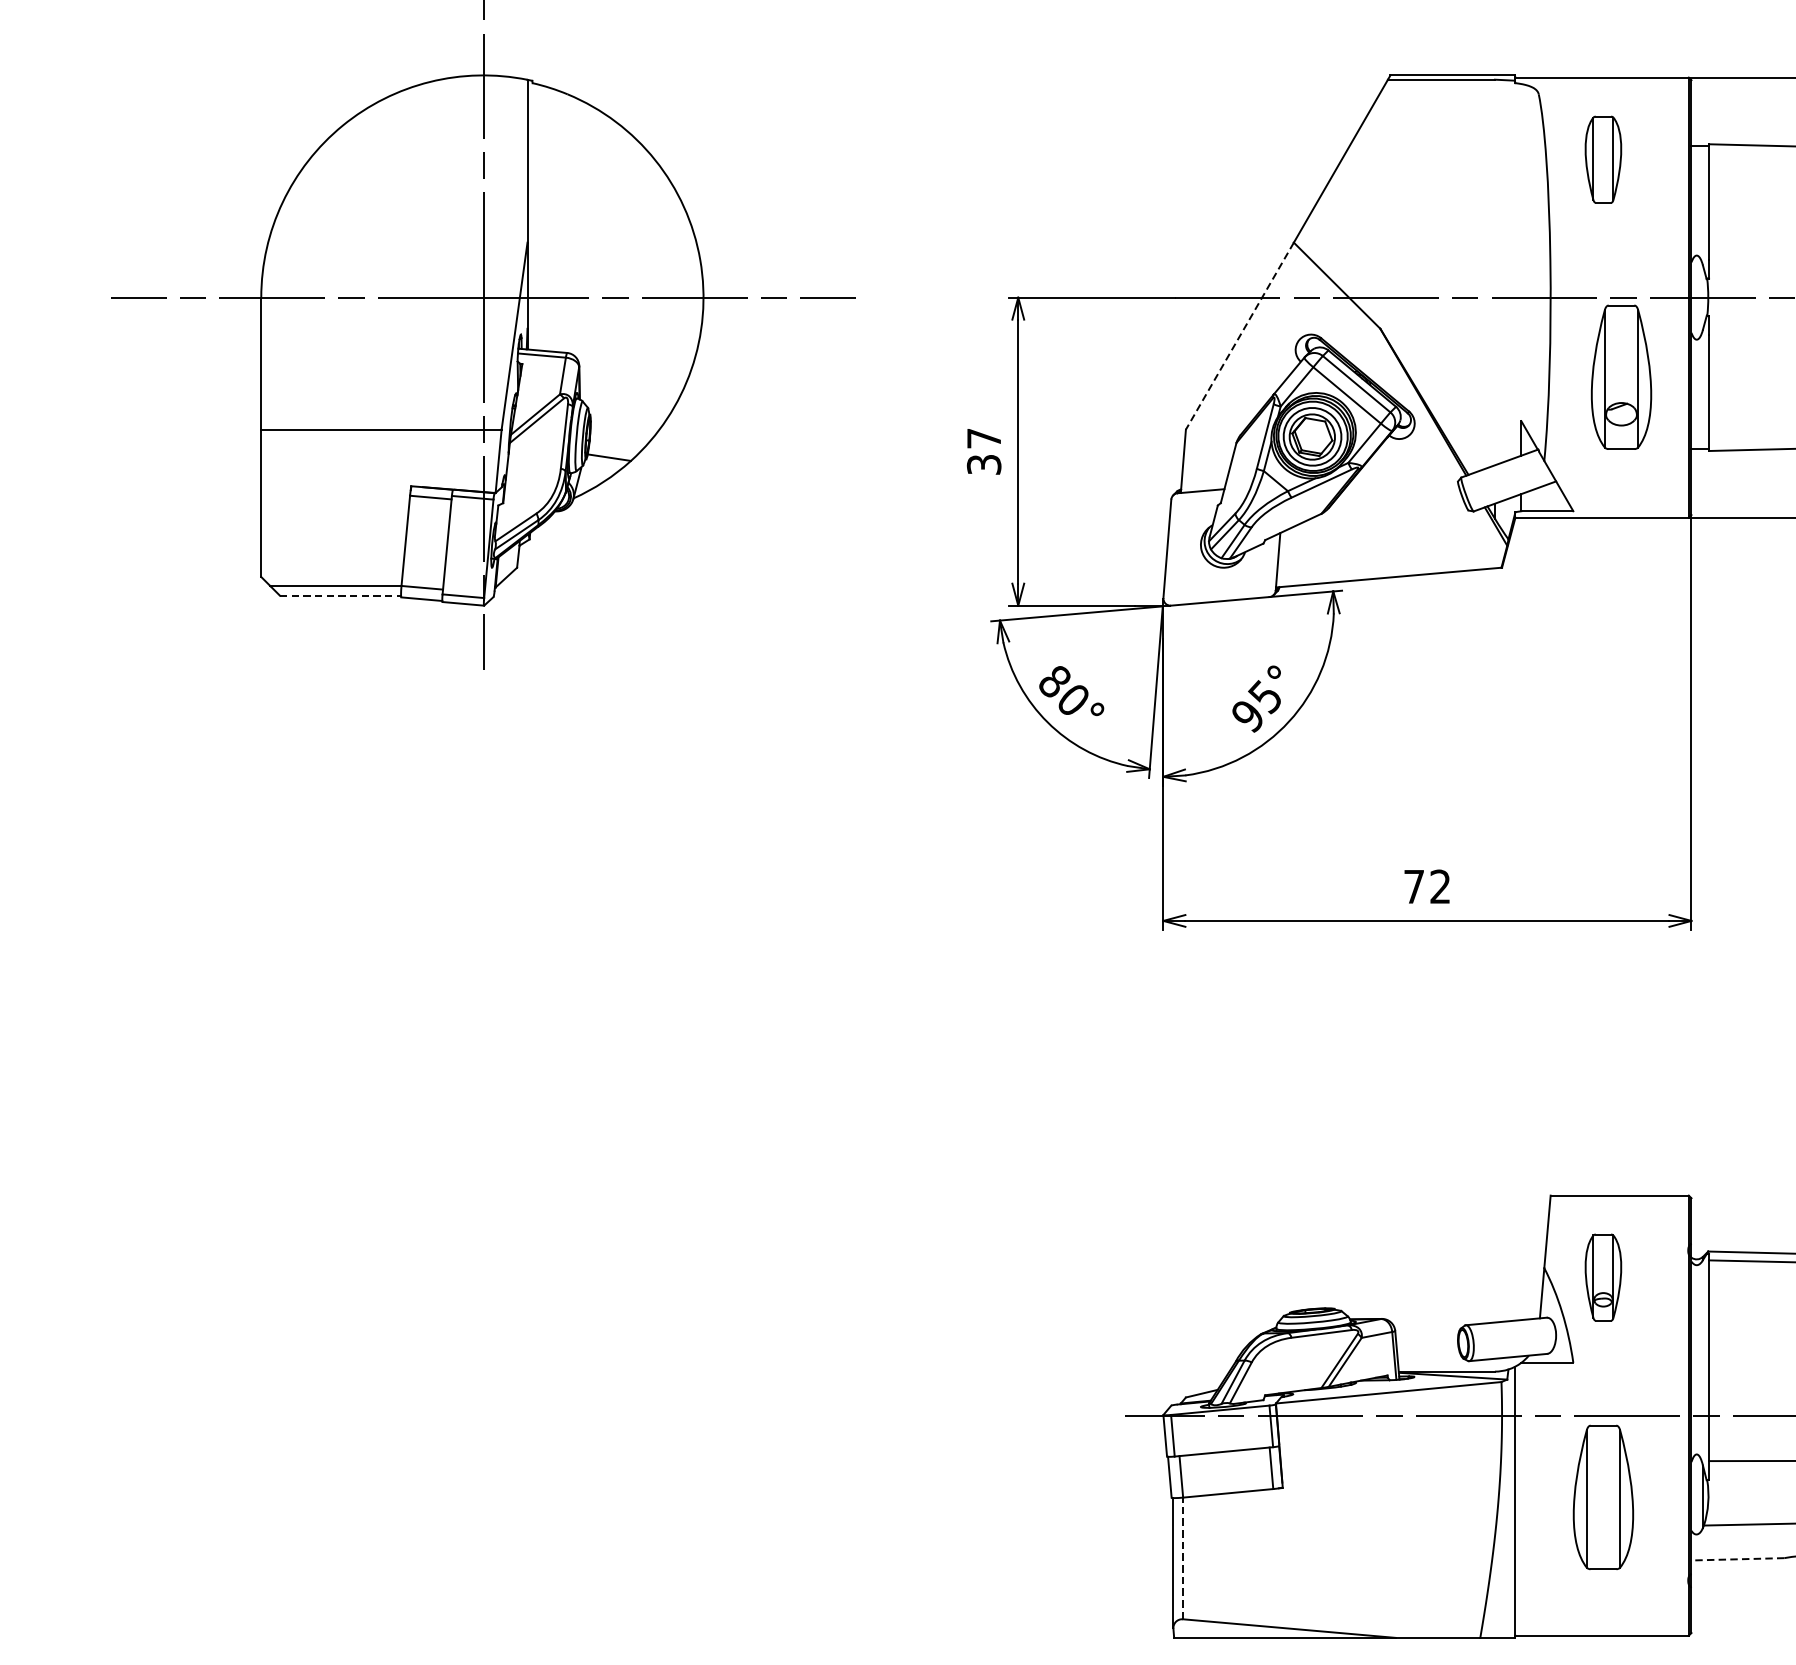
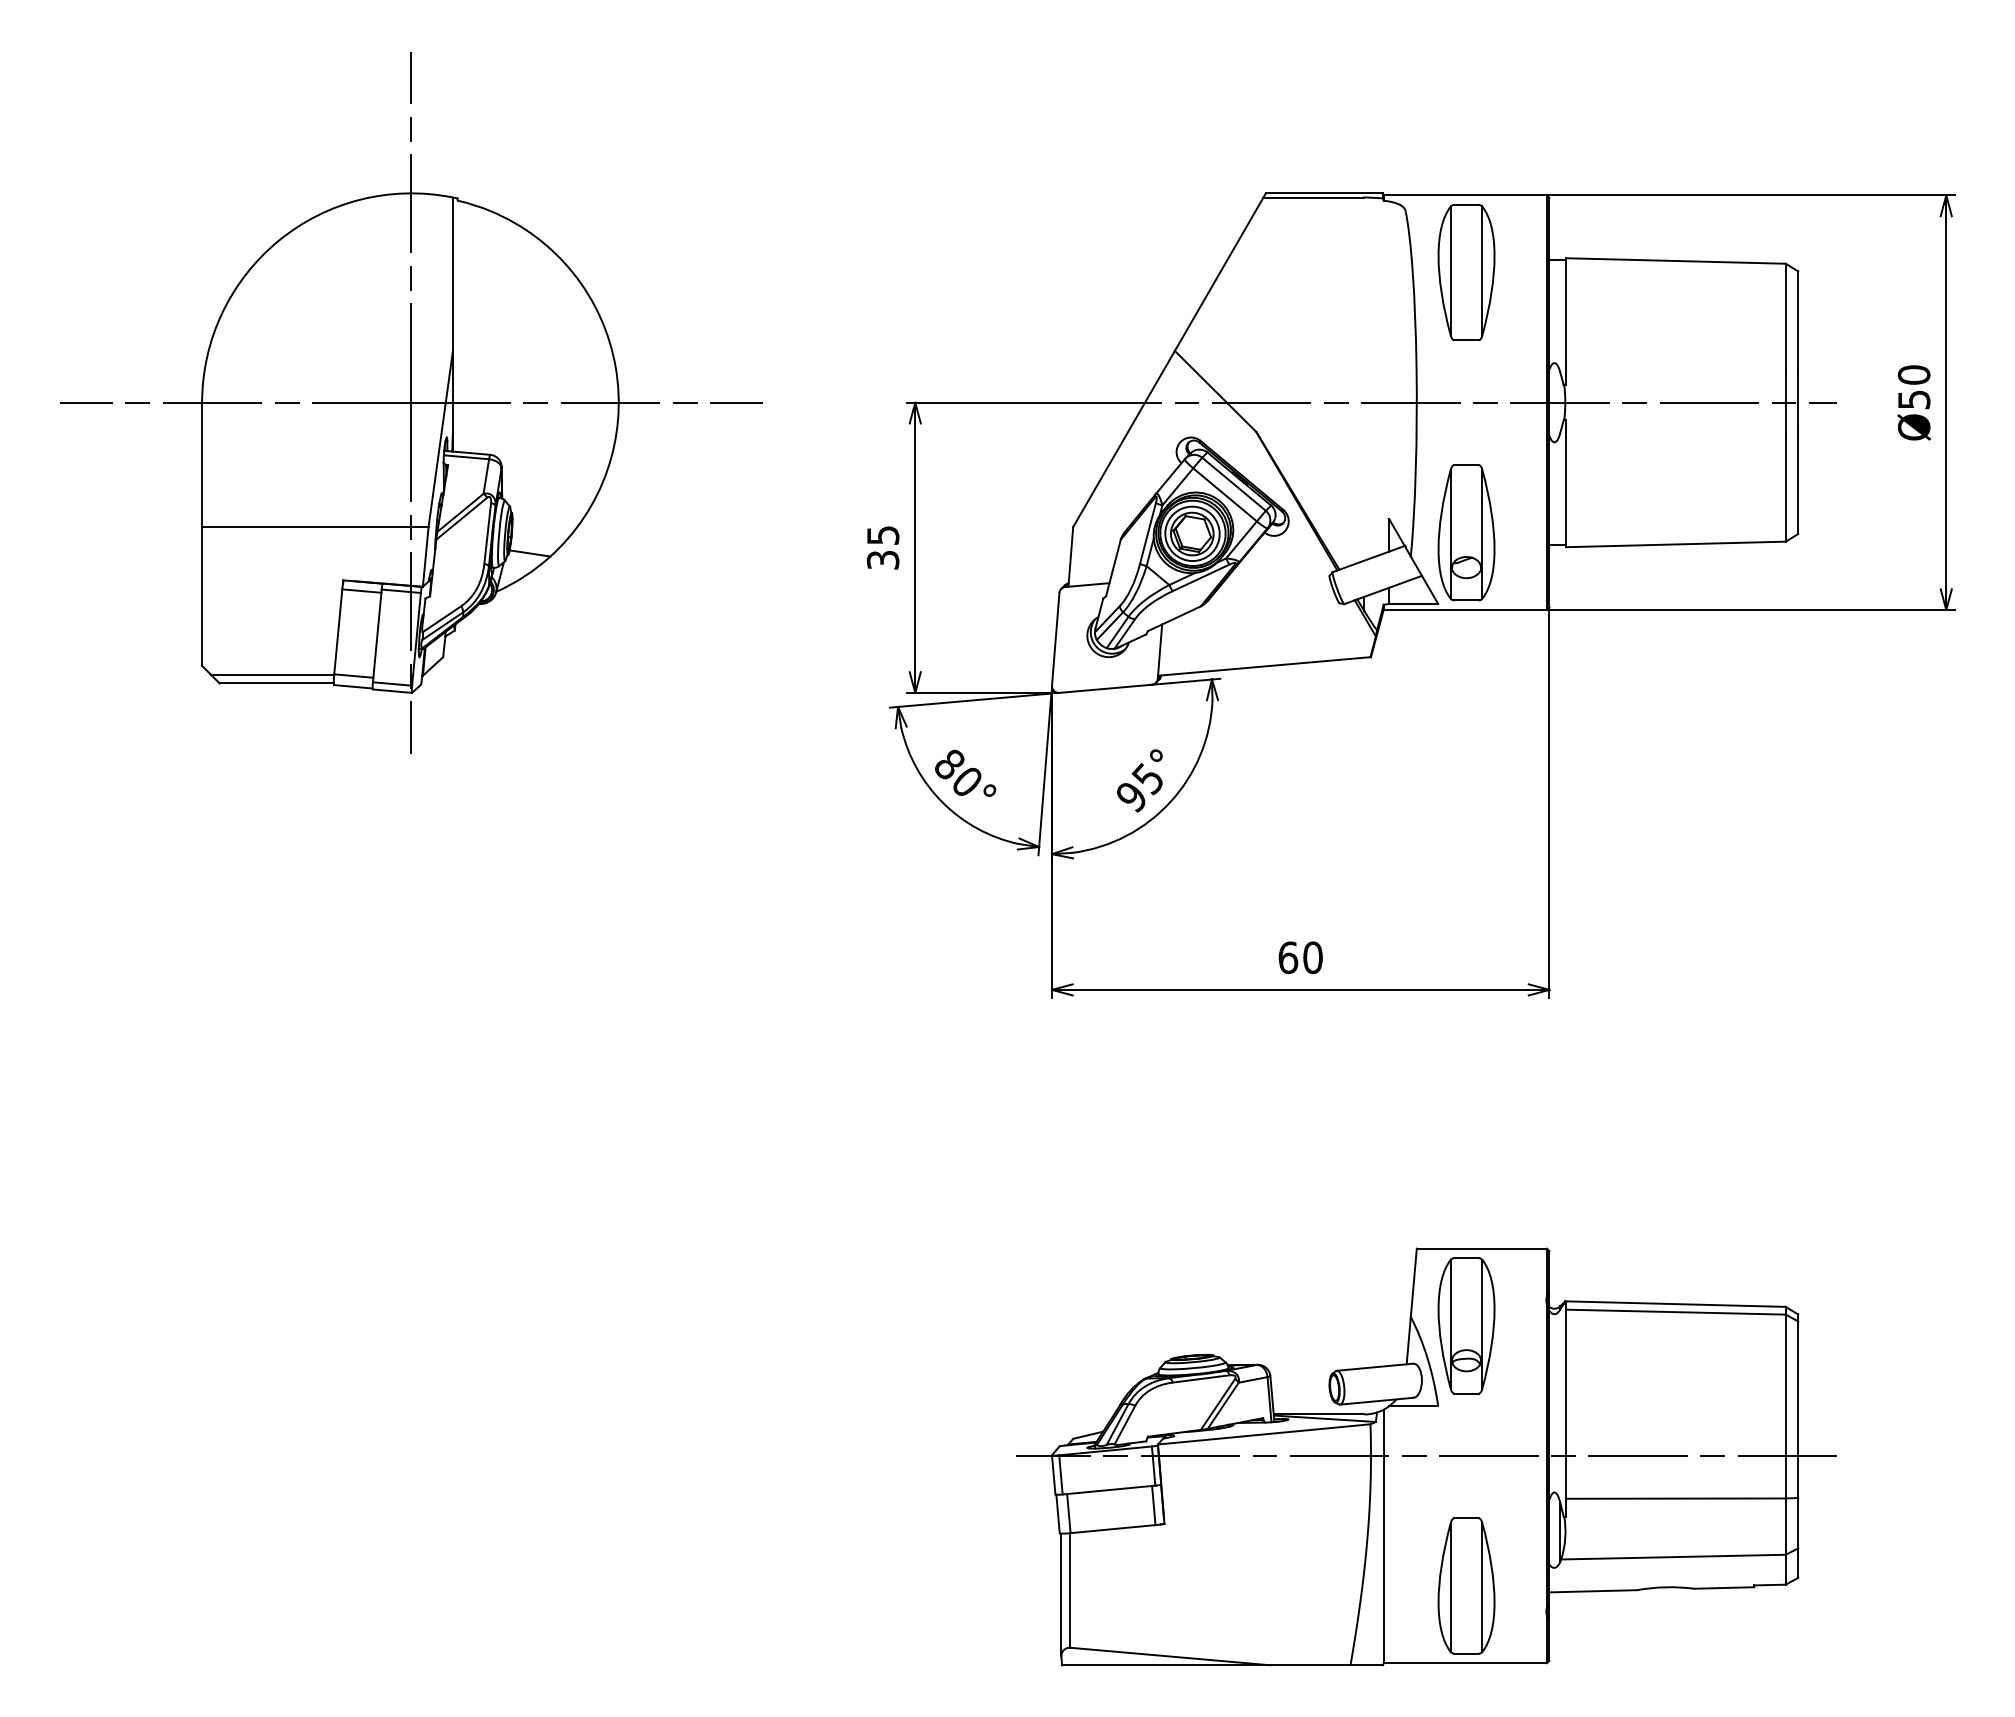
part: (1603, 159) -> (1466, 272), size x1.67
line: (1240, 336) -> (1124, 439), dashed -> solid
part: (1621, 377) -> (1466, 532), moved
text: (984, 438) -> (883, 535), 37 -> 35
line: (341, 595) -> (277, 683), dashed -> solid
text: (1427, 886) -> (1300, 957), 72 -> 60
part: (1603, 1277) -> (1466, 1325), size x1.67
part: (1603, 1496) -> (1466, 1585), moved
line: (1183, 1557) -> (1070, 1589), dashed -> solid
line: (1738, 1559) -> (1593, 1591), dashed -> solid

